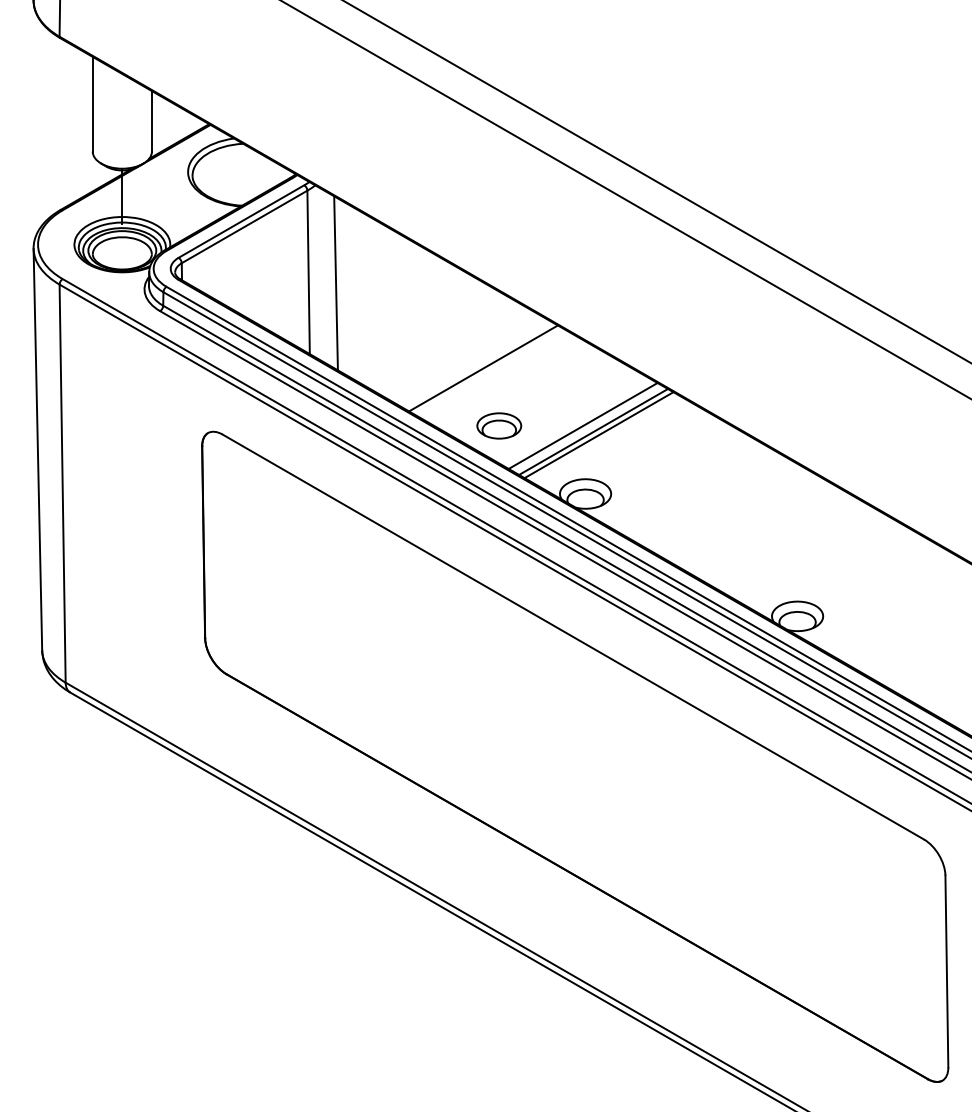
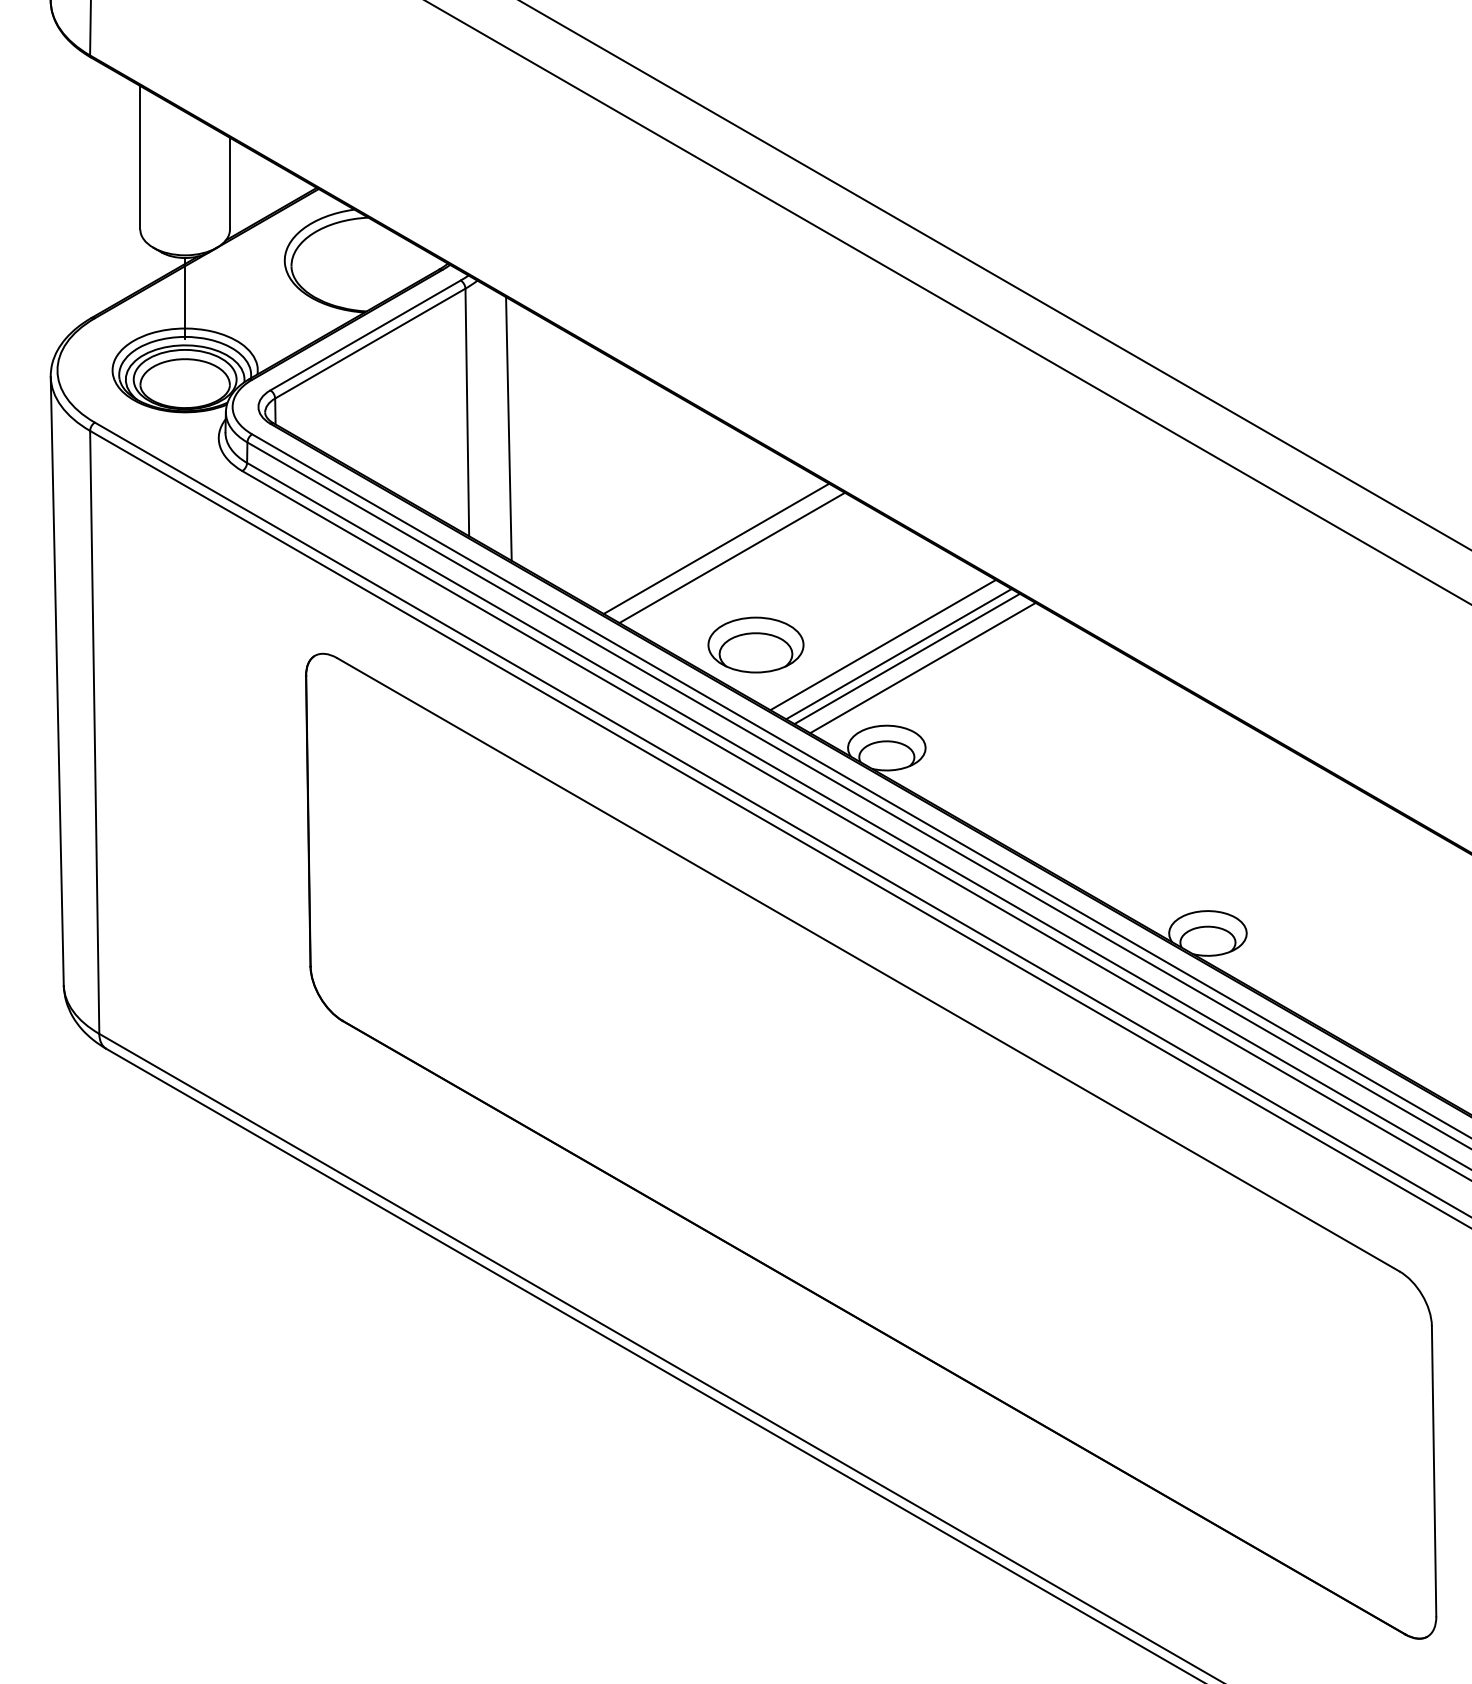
line: (472, 362) -> (715, 548), added
part: (499, 425) -> (756, 644), size x1.43
line: (609, 441) -> (923, 668), added

